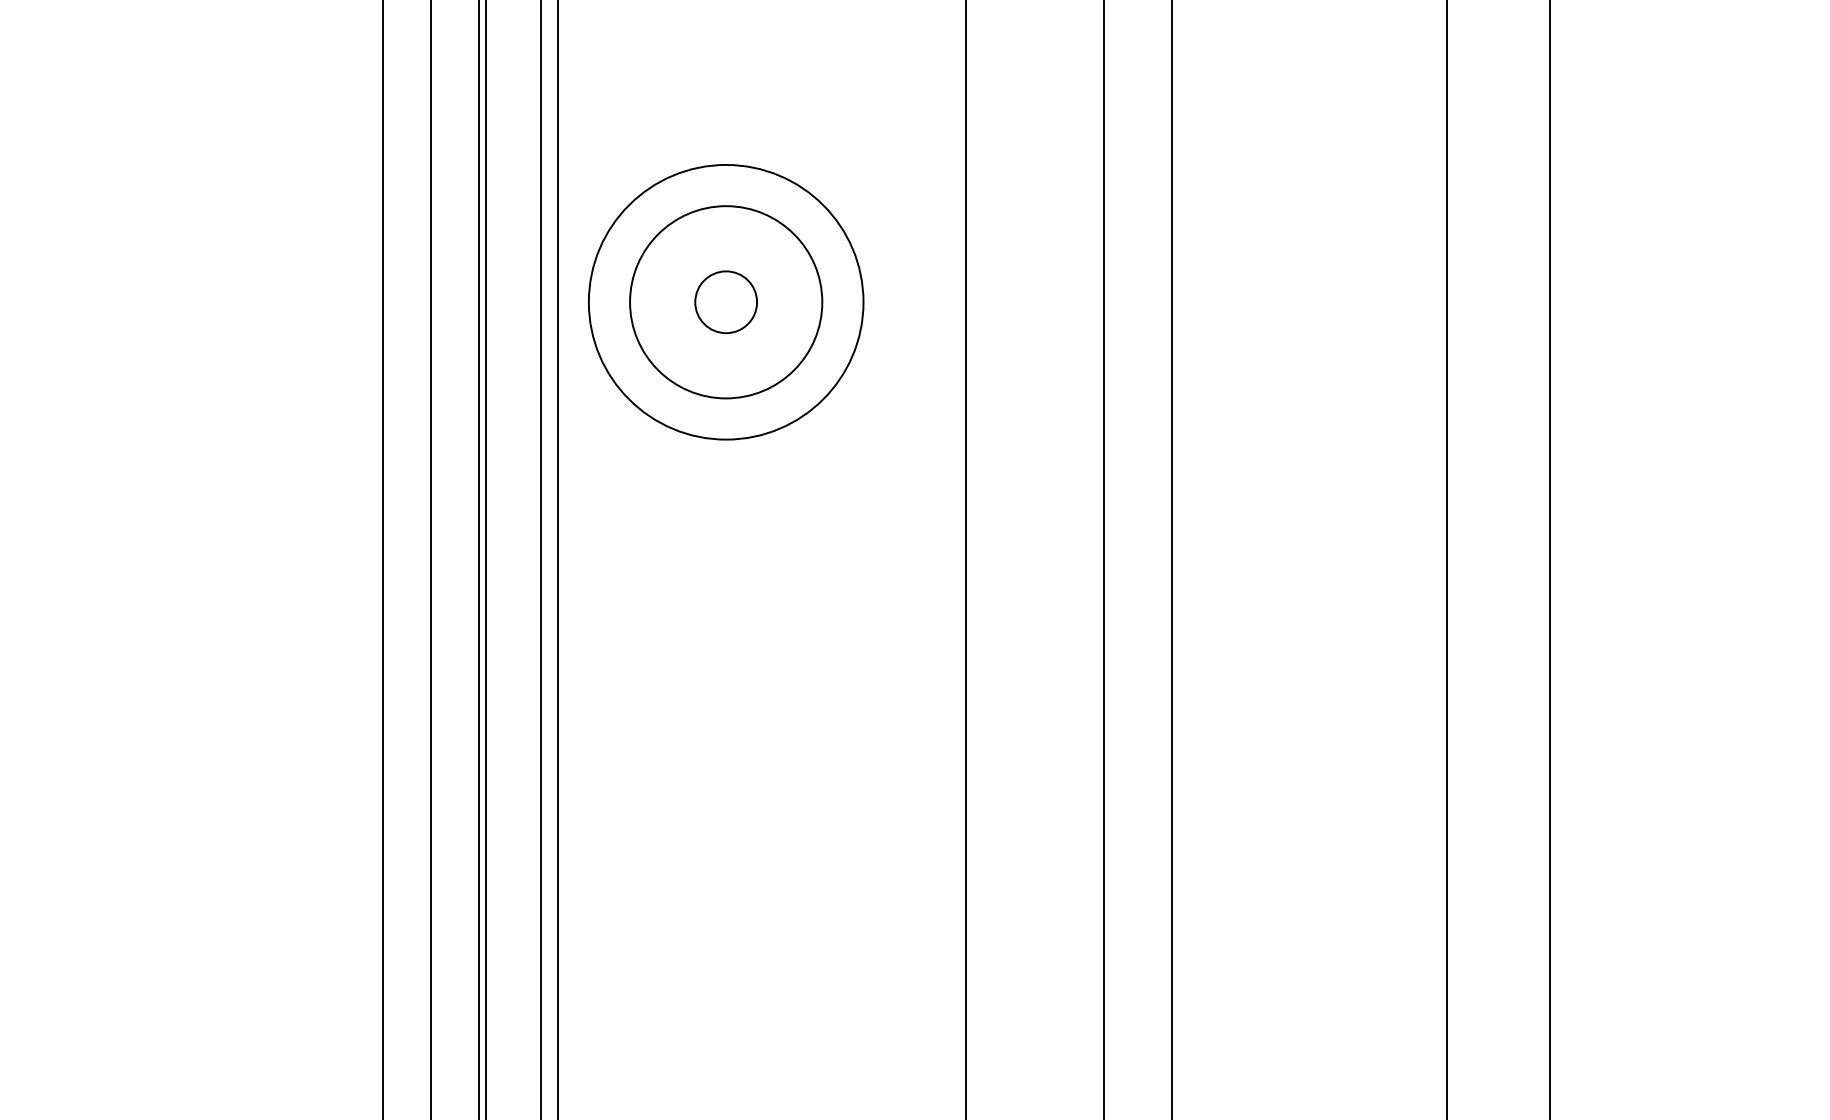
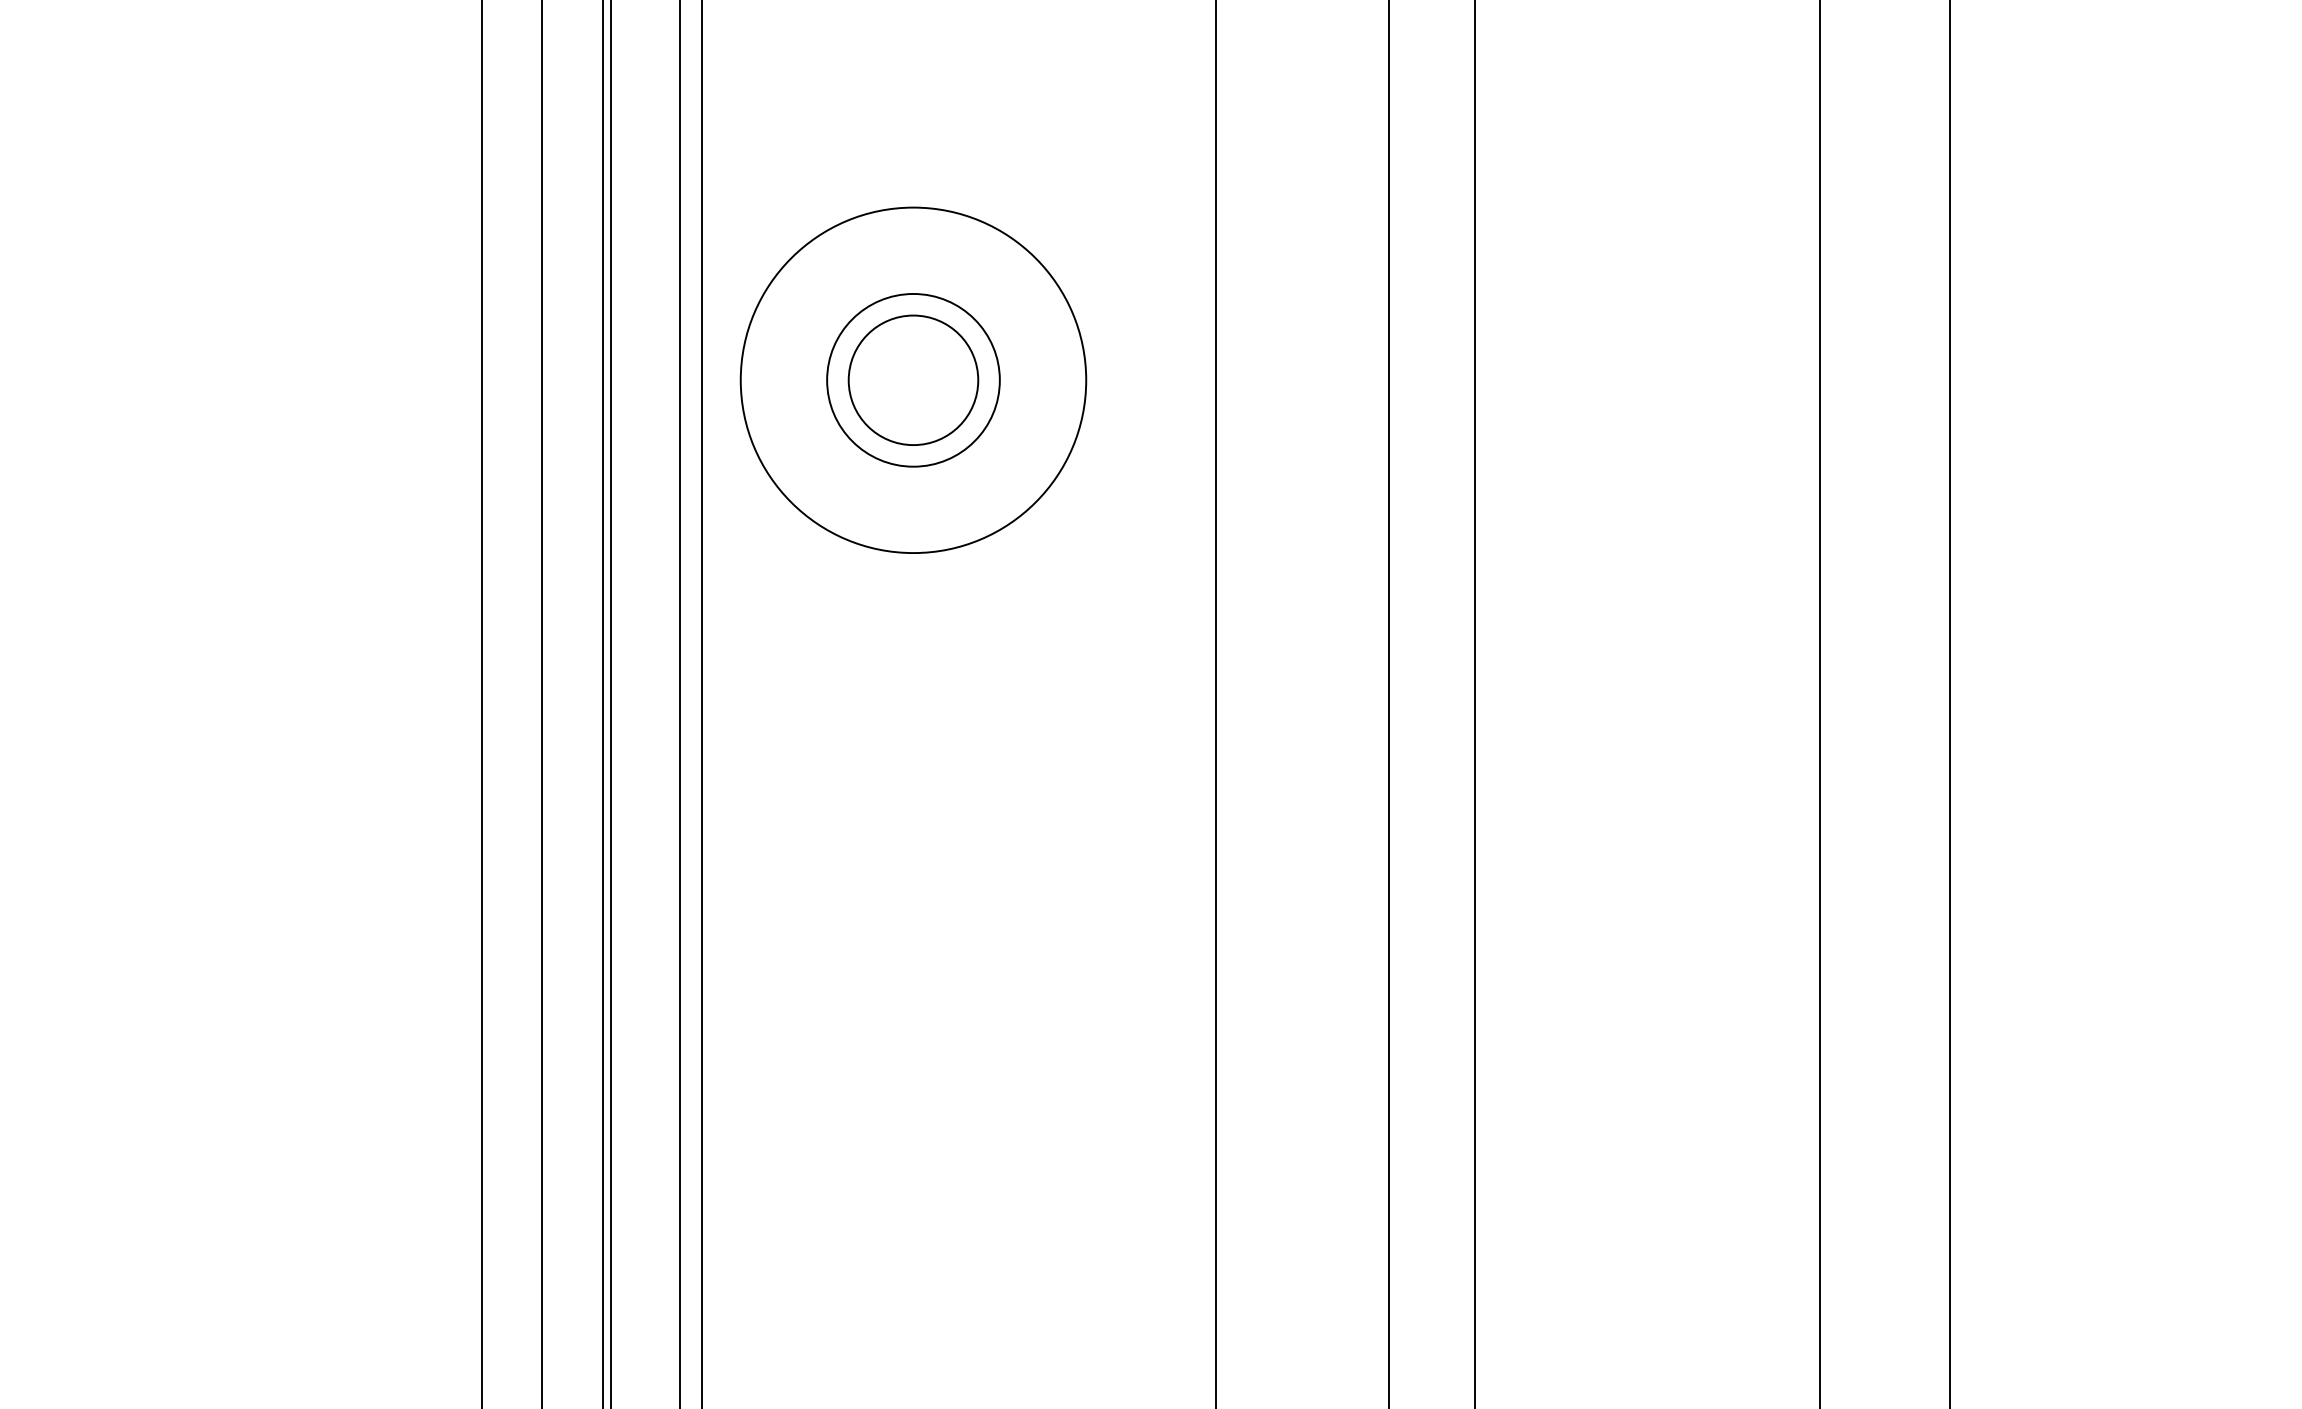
circle: (726, 301) -> (913, 379), size x0.71
circle: (726, 302) -> (913, 380), size x1.67

